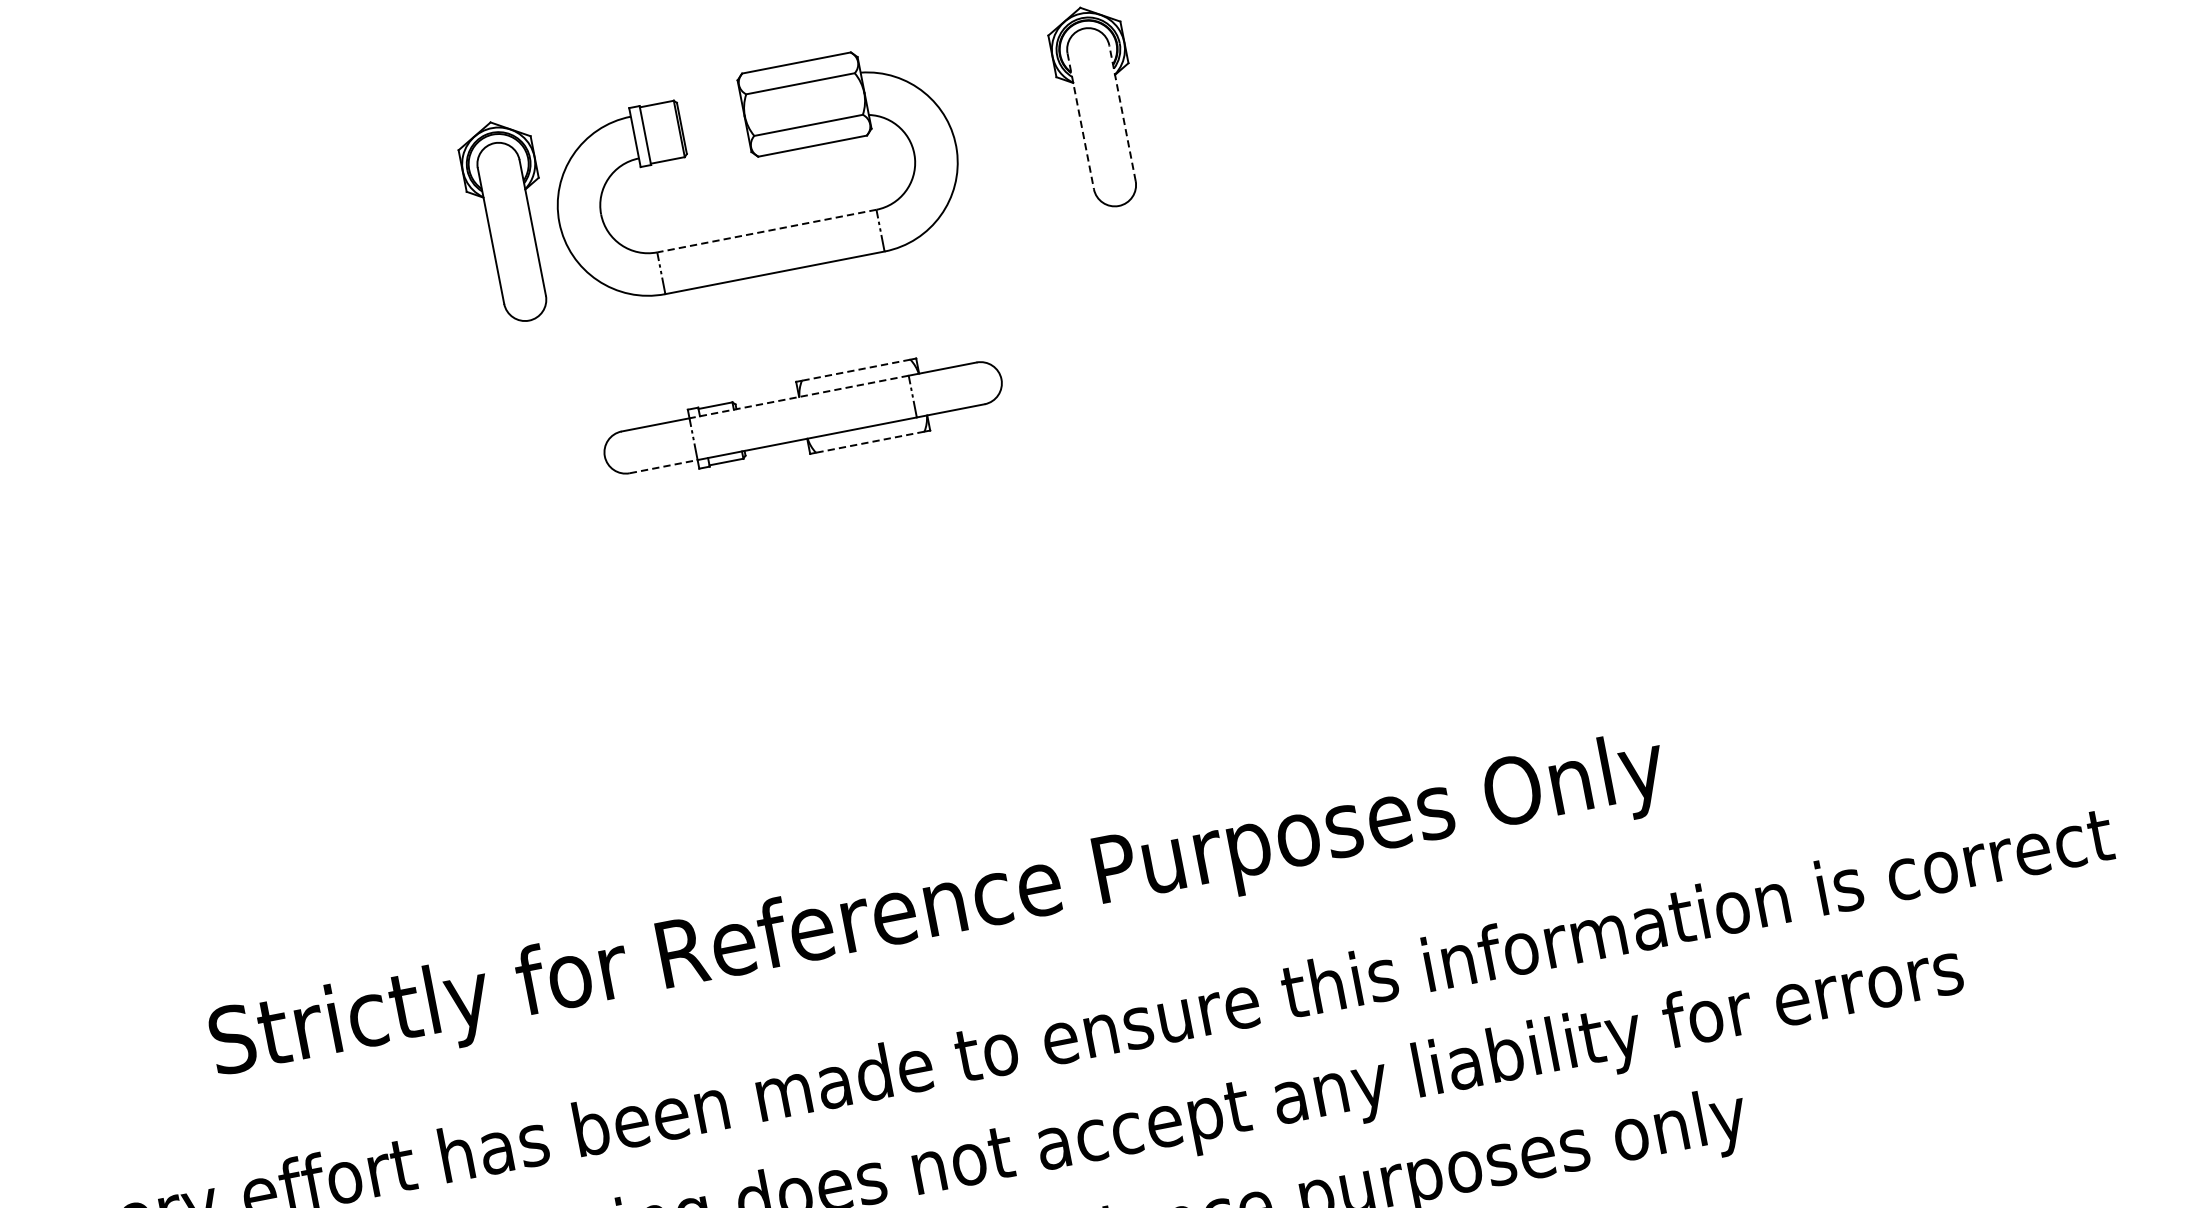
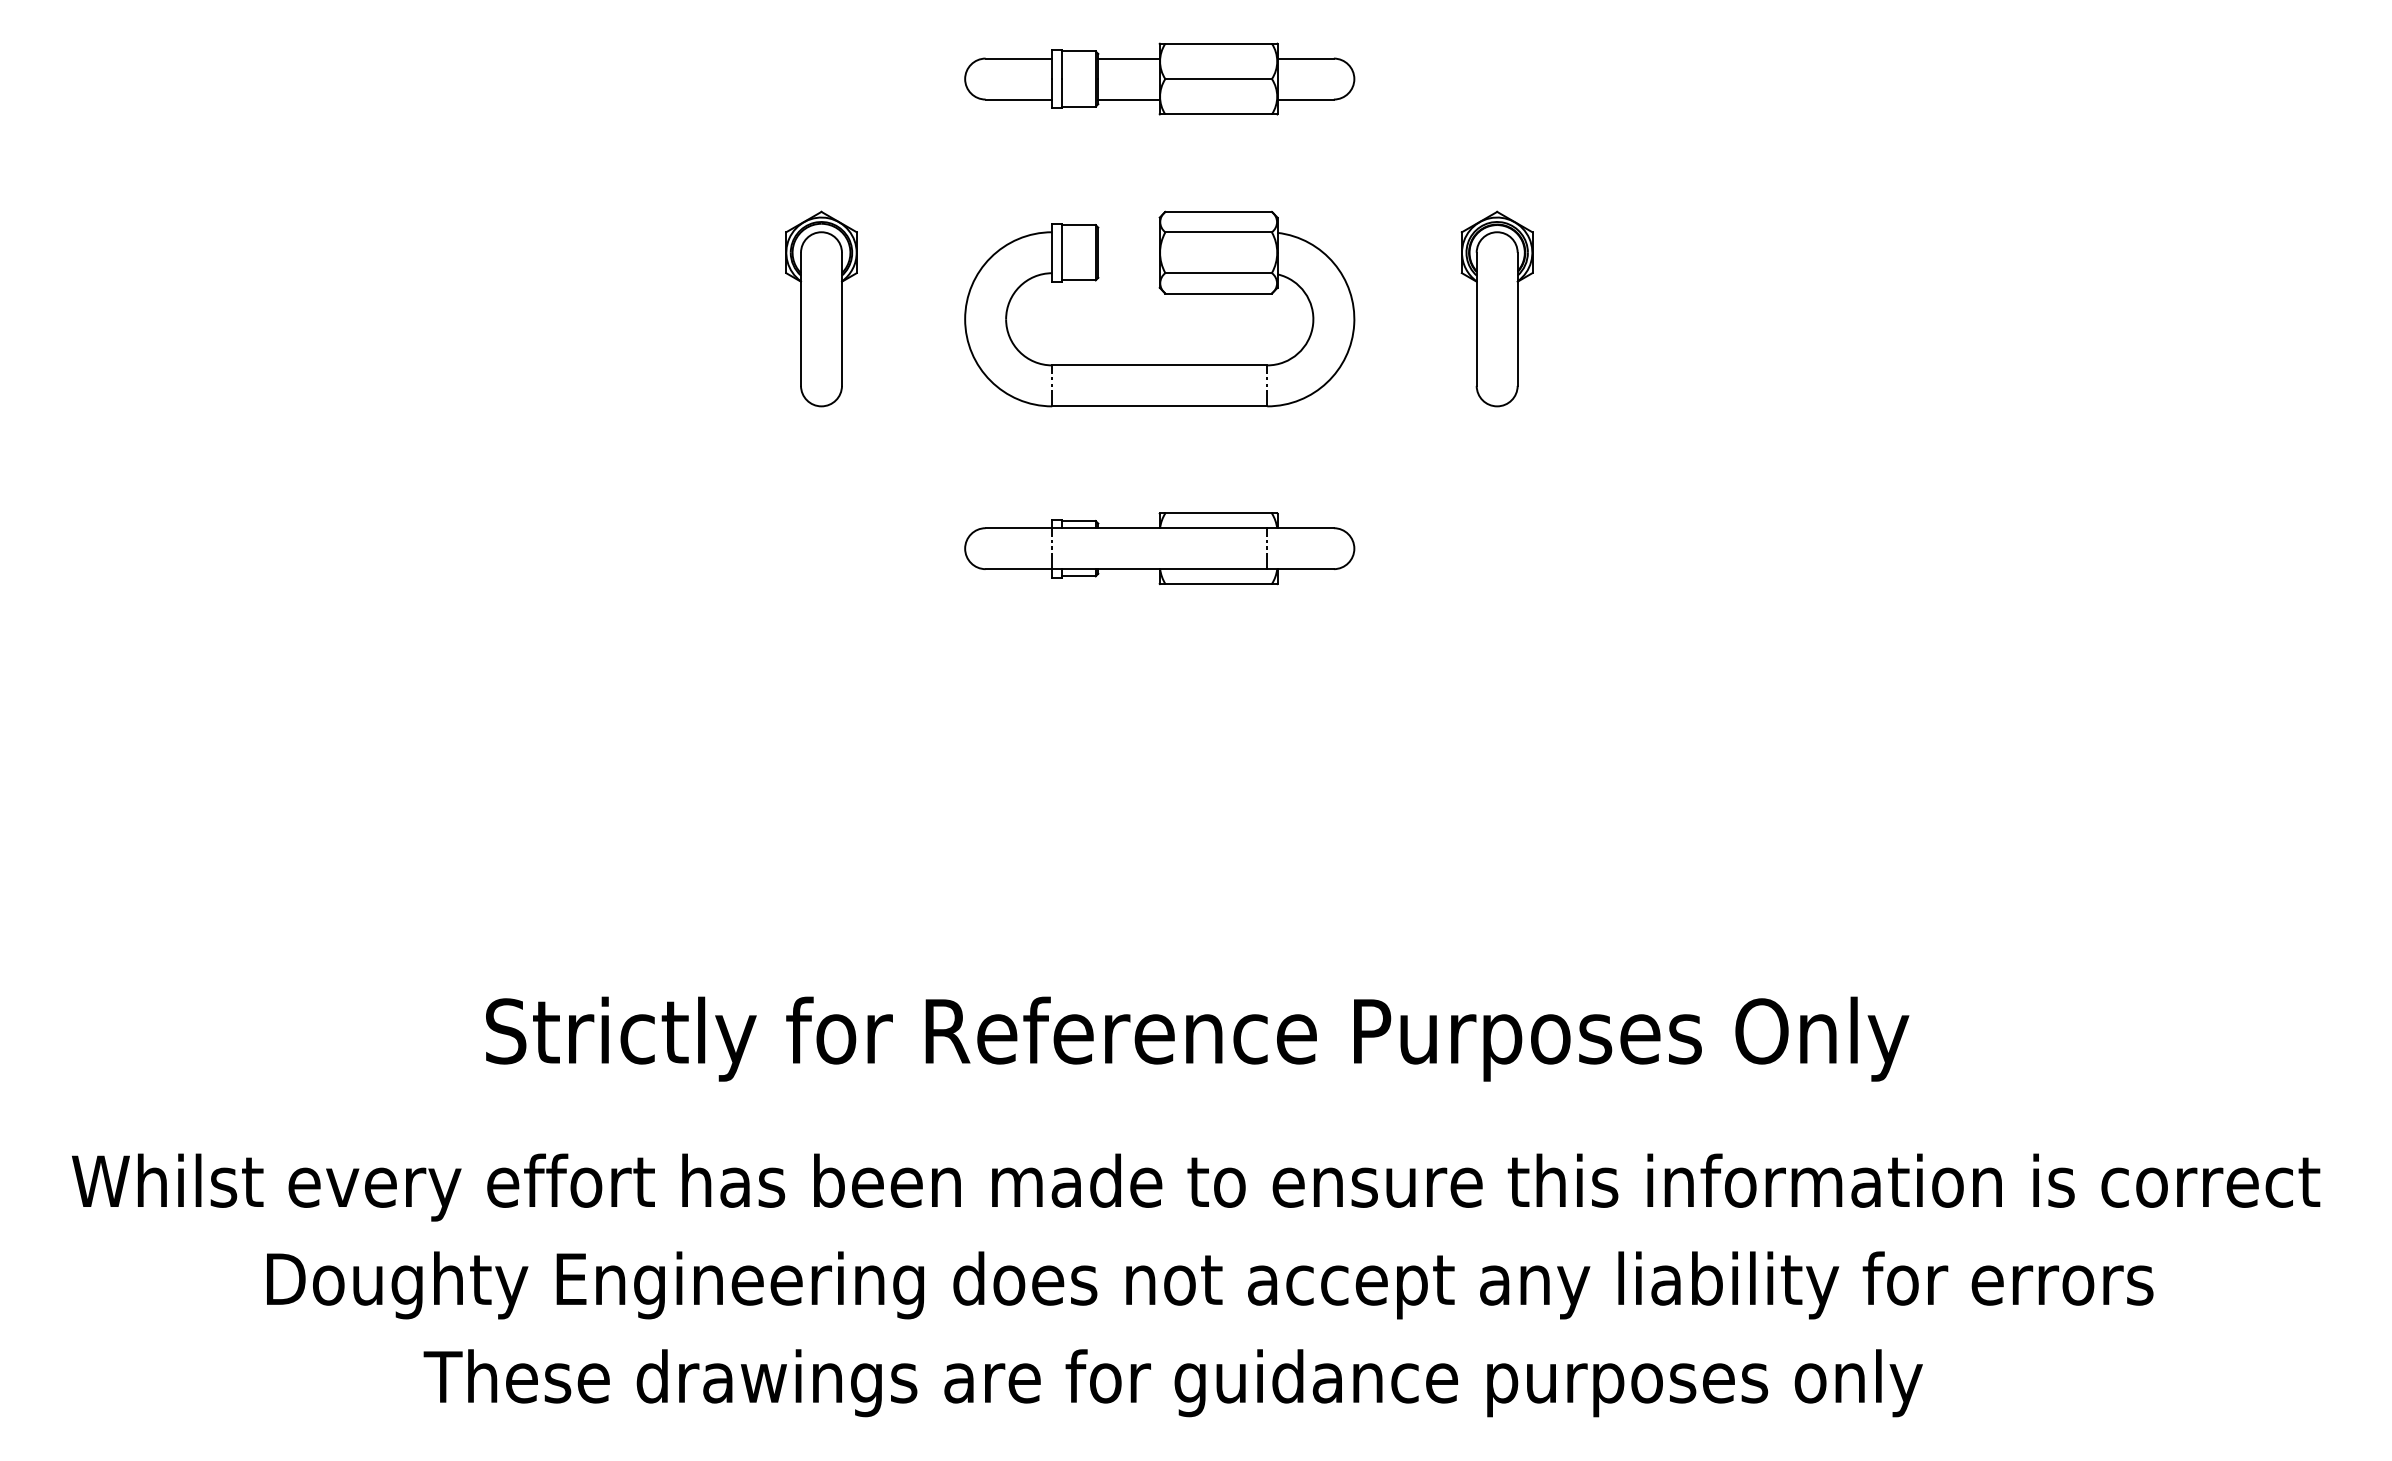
line: (1122, 113) -> (1517, 319), dashed -> solid
line: (1080, 121) -> (1476, 319), dashed -> solid
part: (509, 220) -> (821, 308), moved
line: (766, 231) -> (1159, 365), dashed -> solid
line: (856, 370) -> (1218, 513), dashed -> solid
line: (798, 397) -> (1159, 528), dashed -> solid
line: (870, 442) -> (1218, 584), dashed -> solid
line: (664, 466) -> (1019, 569), dashed -> solid

